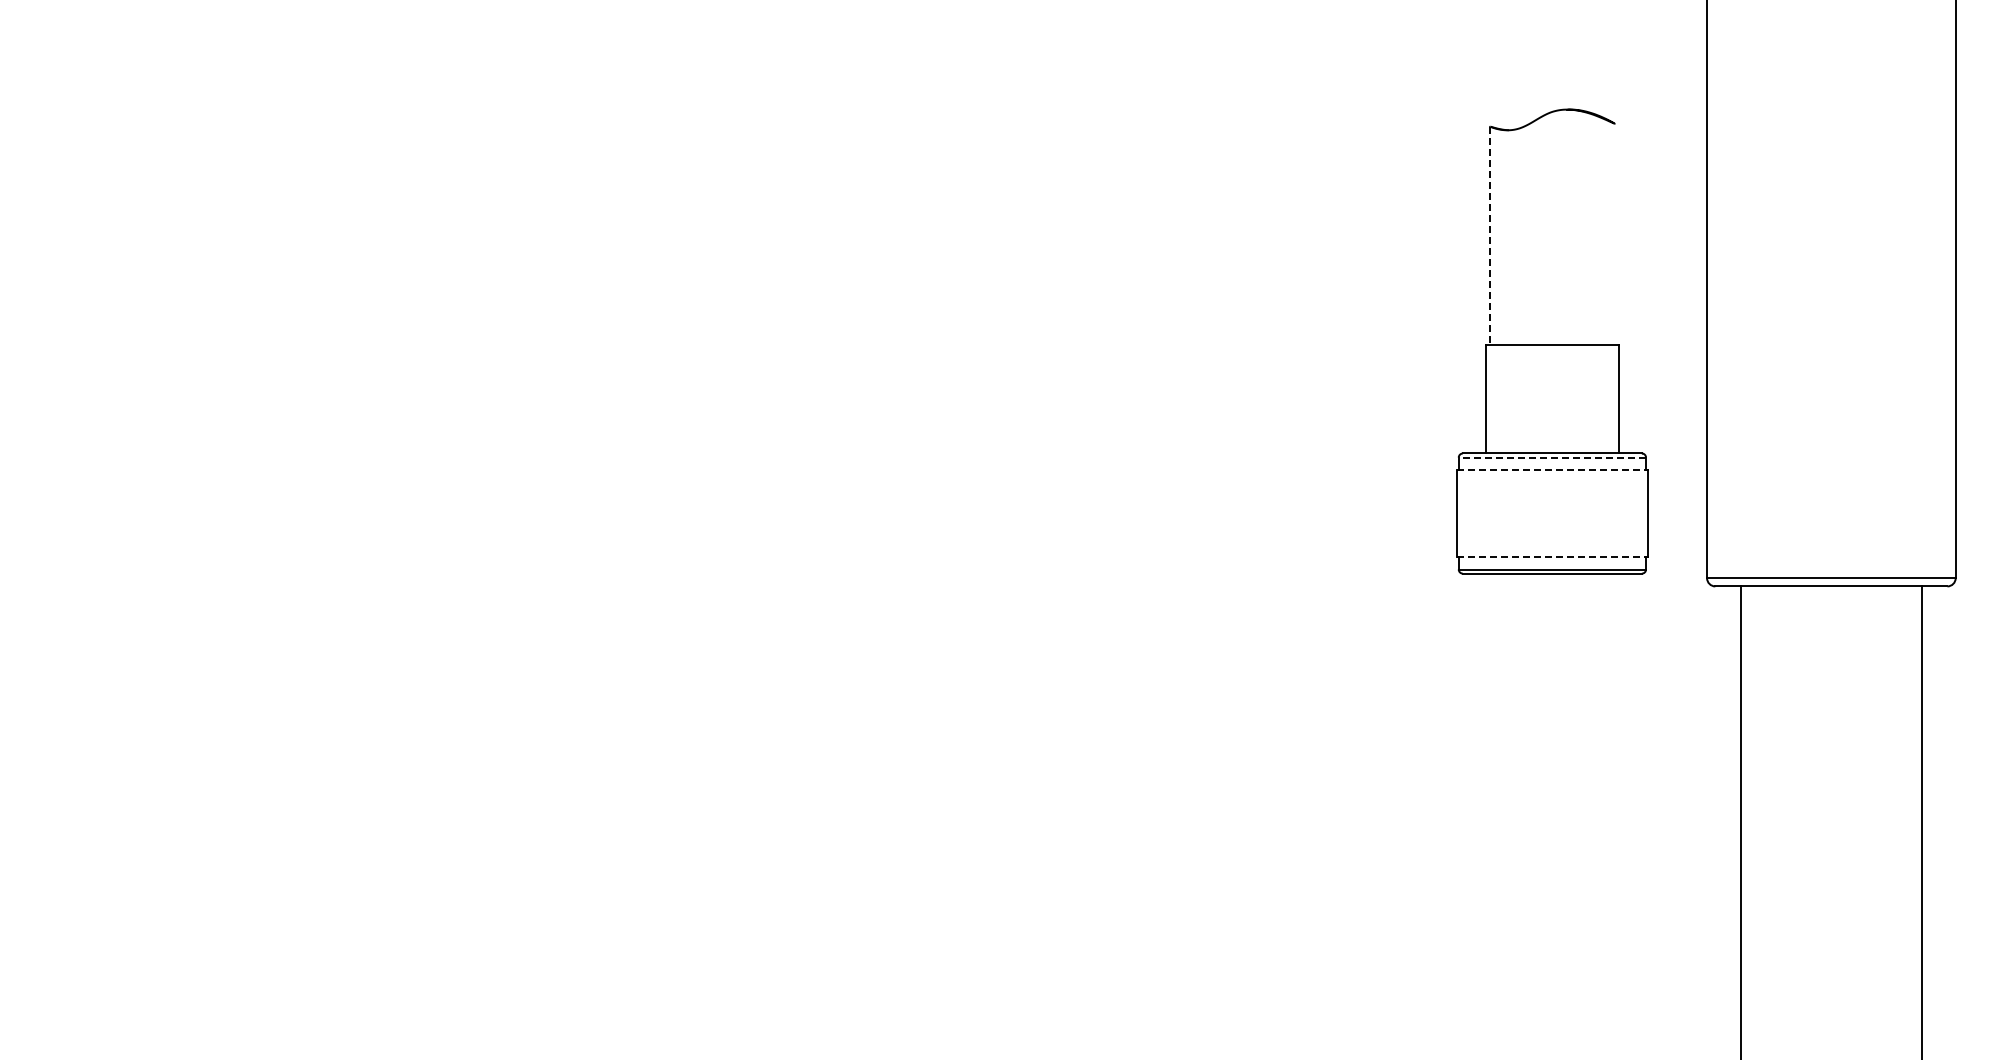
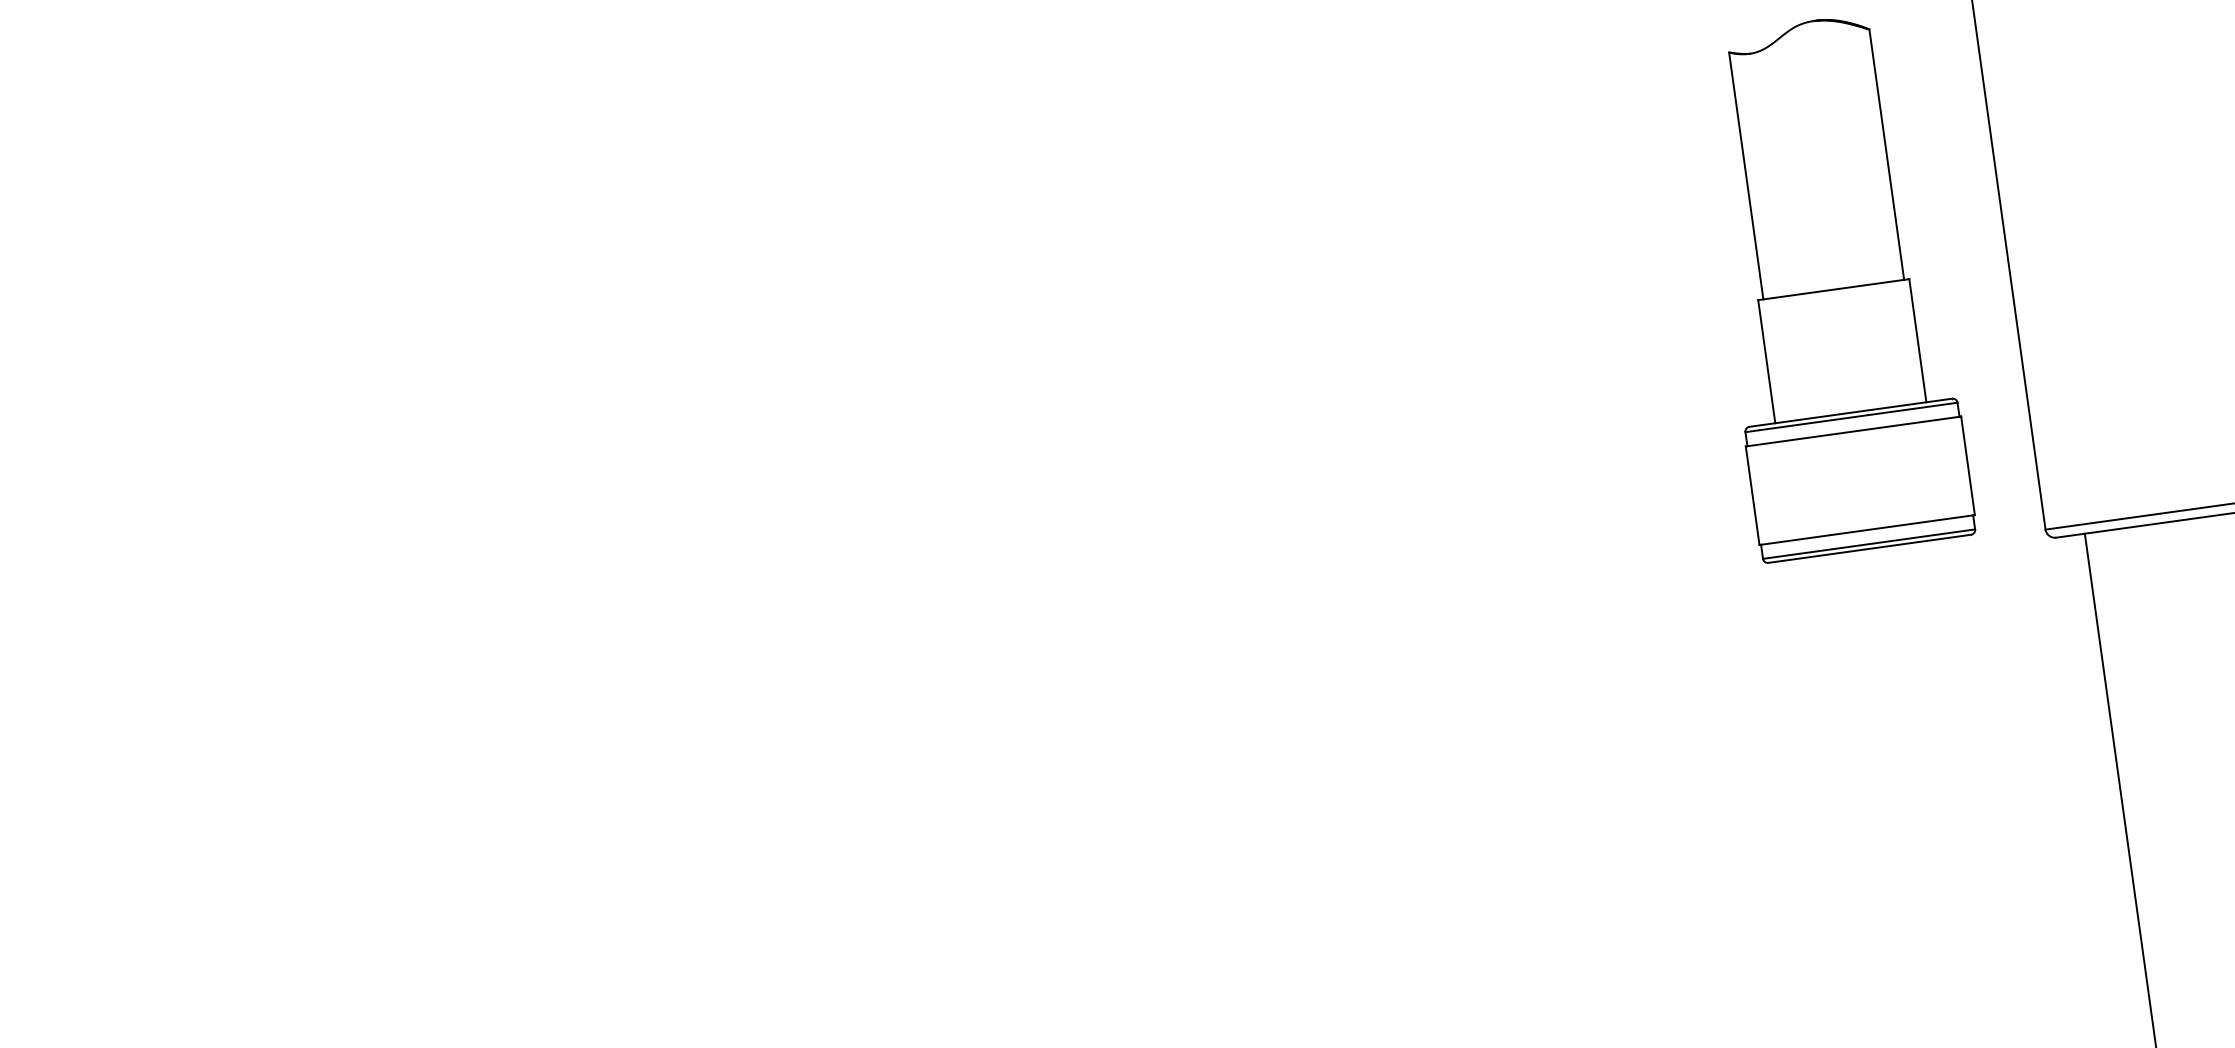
line: (1614, 233) -> (1886, 153), added
line: (1490, 236) -> (1746, 176), dashed -> solid
line: (1552, 457) -> (1851, 417), dashed -> solid
line: (1552, 470) -> (1853, 432), dashed -> solid
line: (1552, 557) -> (1867, 530), dashed -> solid

